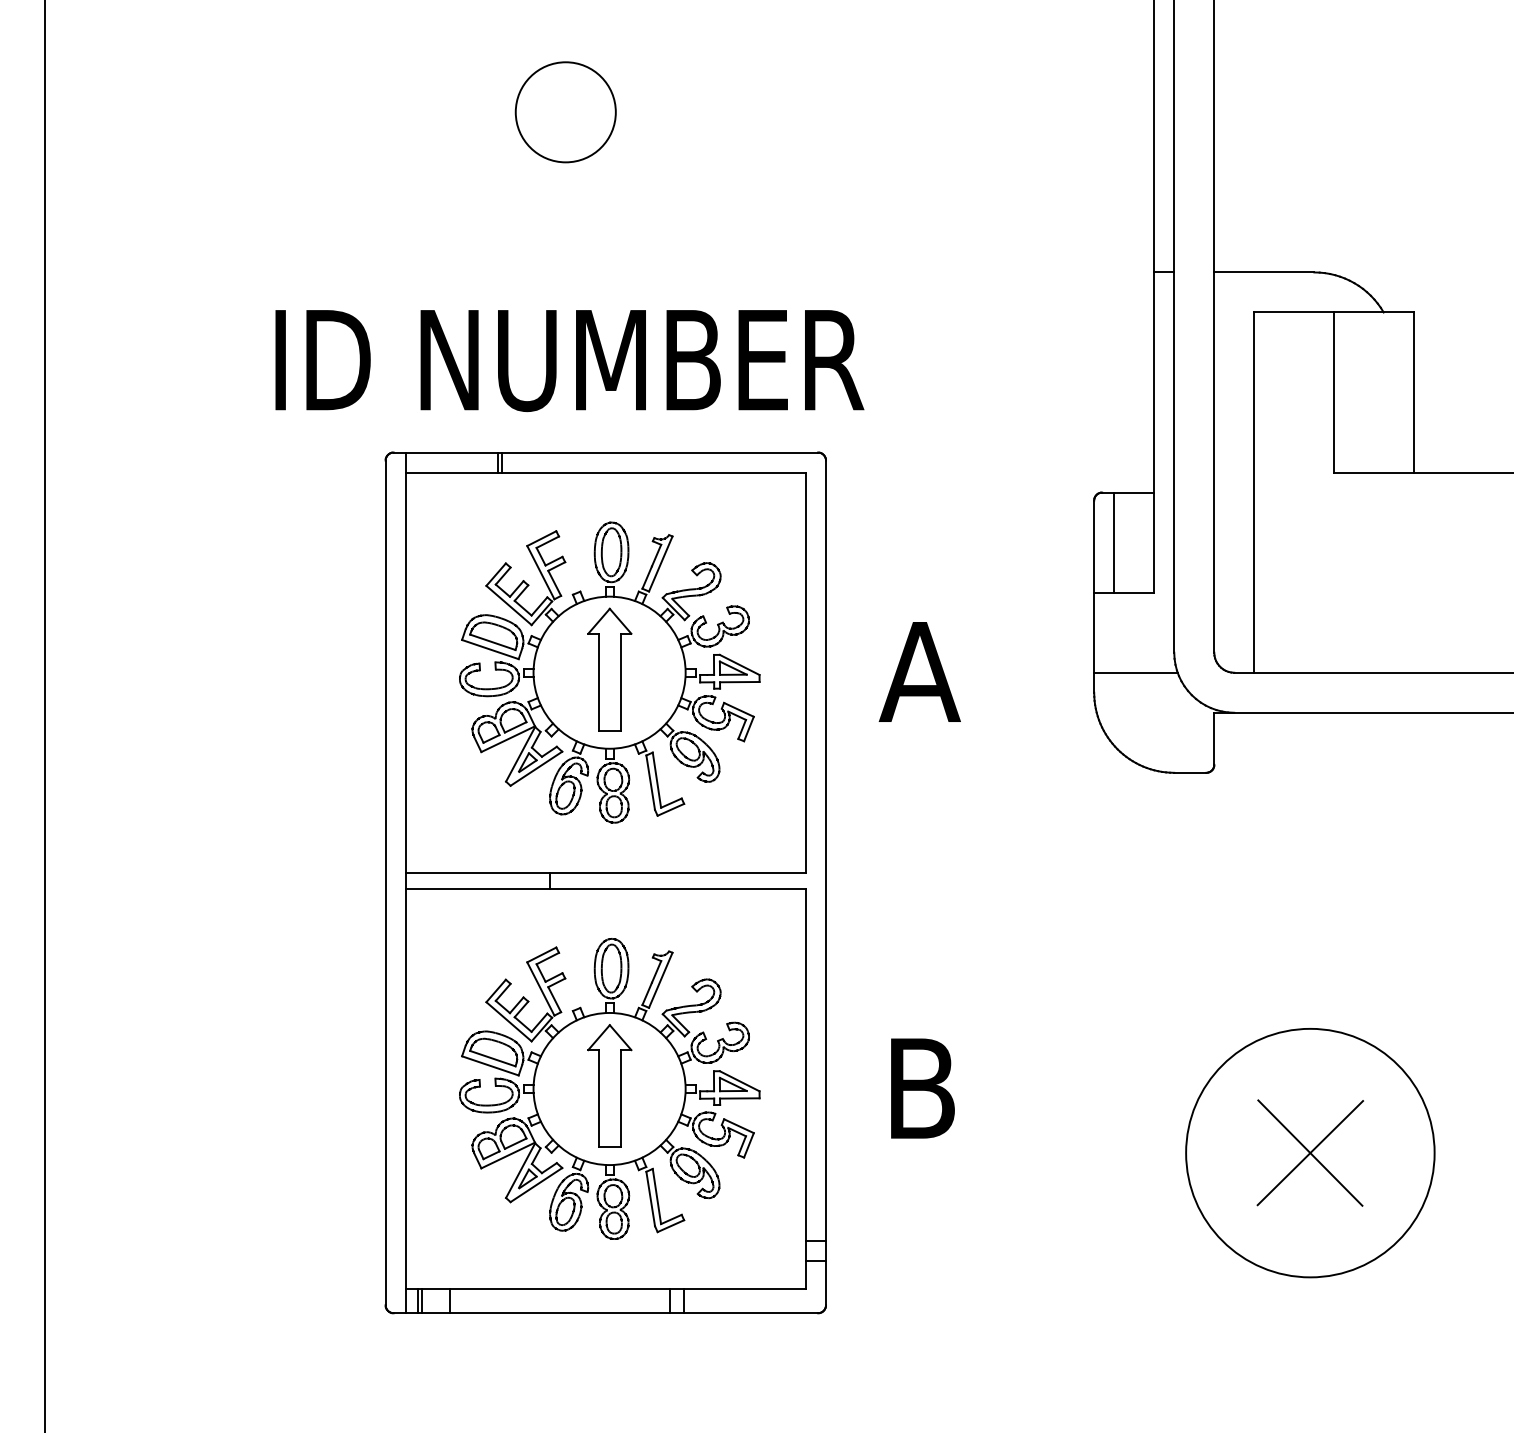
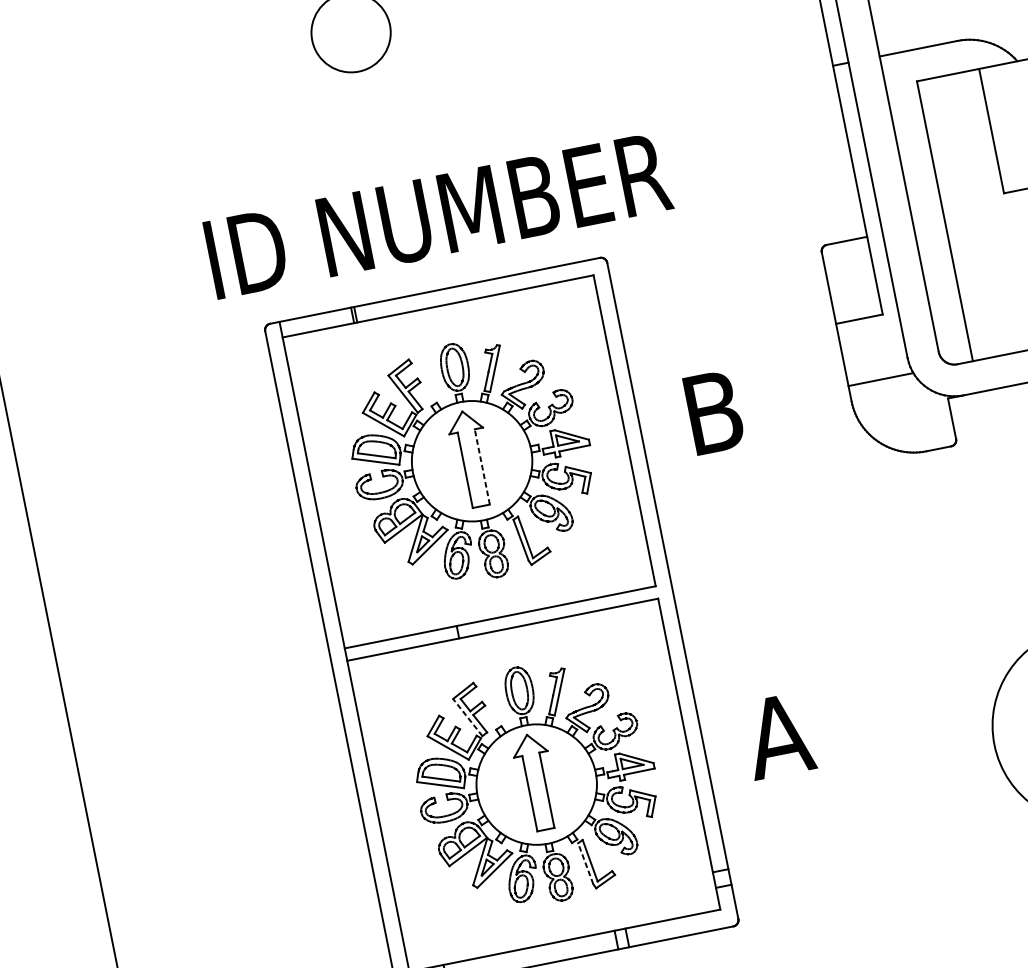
text: (569, 361) -> (438, 216), moved
line: (1114, 542) -> (844, 281), removed
text: (919, 671) -> (712, 412), A -> B
line: (620, 681) -> (481, 466), solid -> dashed
line: (540, 988) -> (467, 717), solid -> dashed
text: (921, 1088) -> (778, 735), B -> A
line: (650, 1199) -> (585, 864), solid -> dashed

